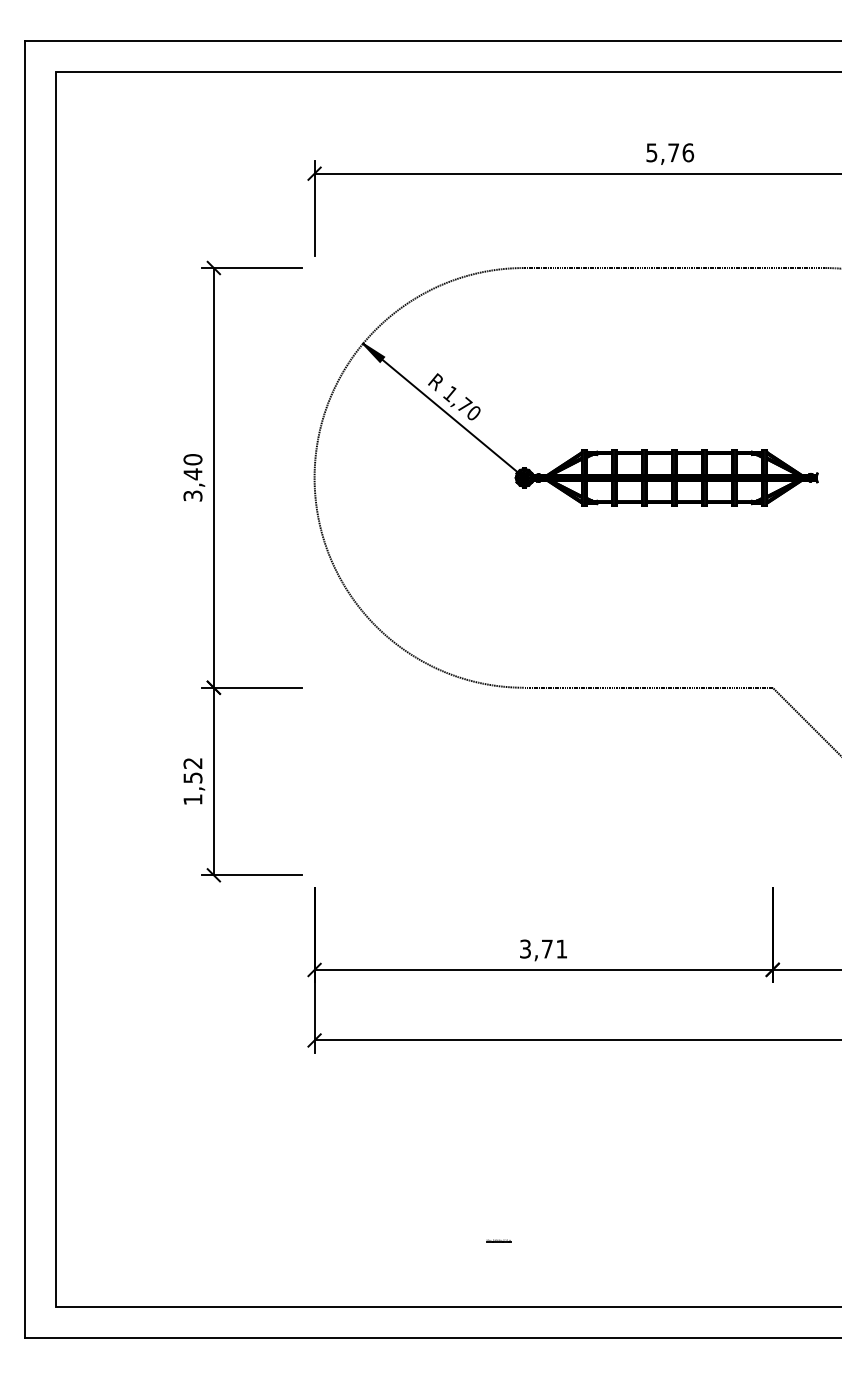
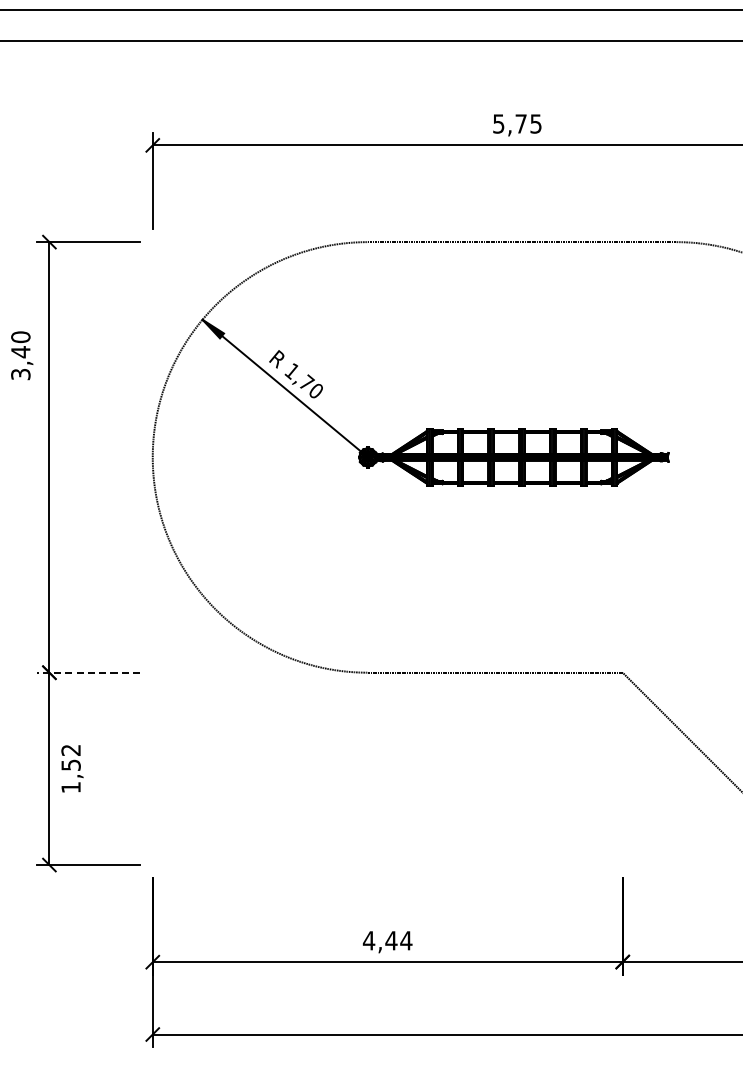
text: (688, 152) -> (536, 123), 5,76 -> 5,75
text: (194, 477) -> (22, 355), moved
line: (251, 687) -> (88, 672), solid -> dashed
text: (194, 781) -> (72, 768), moved
text: (543, 948) -> (387, 940), 3,71 -> 4,44

